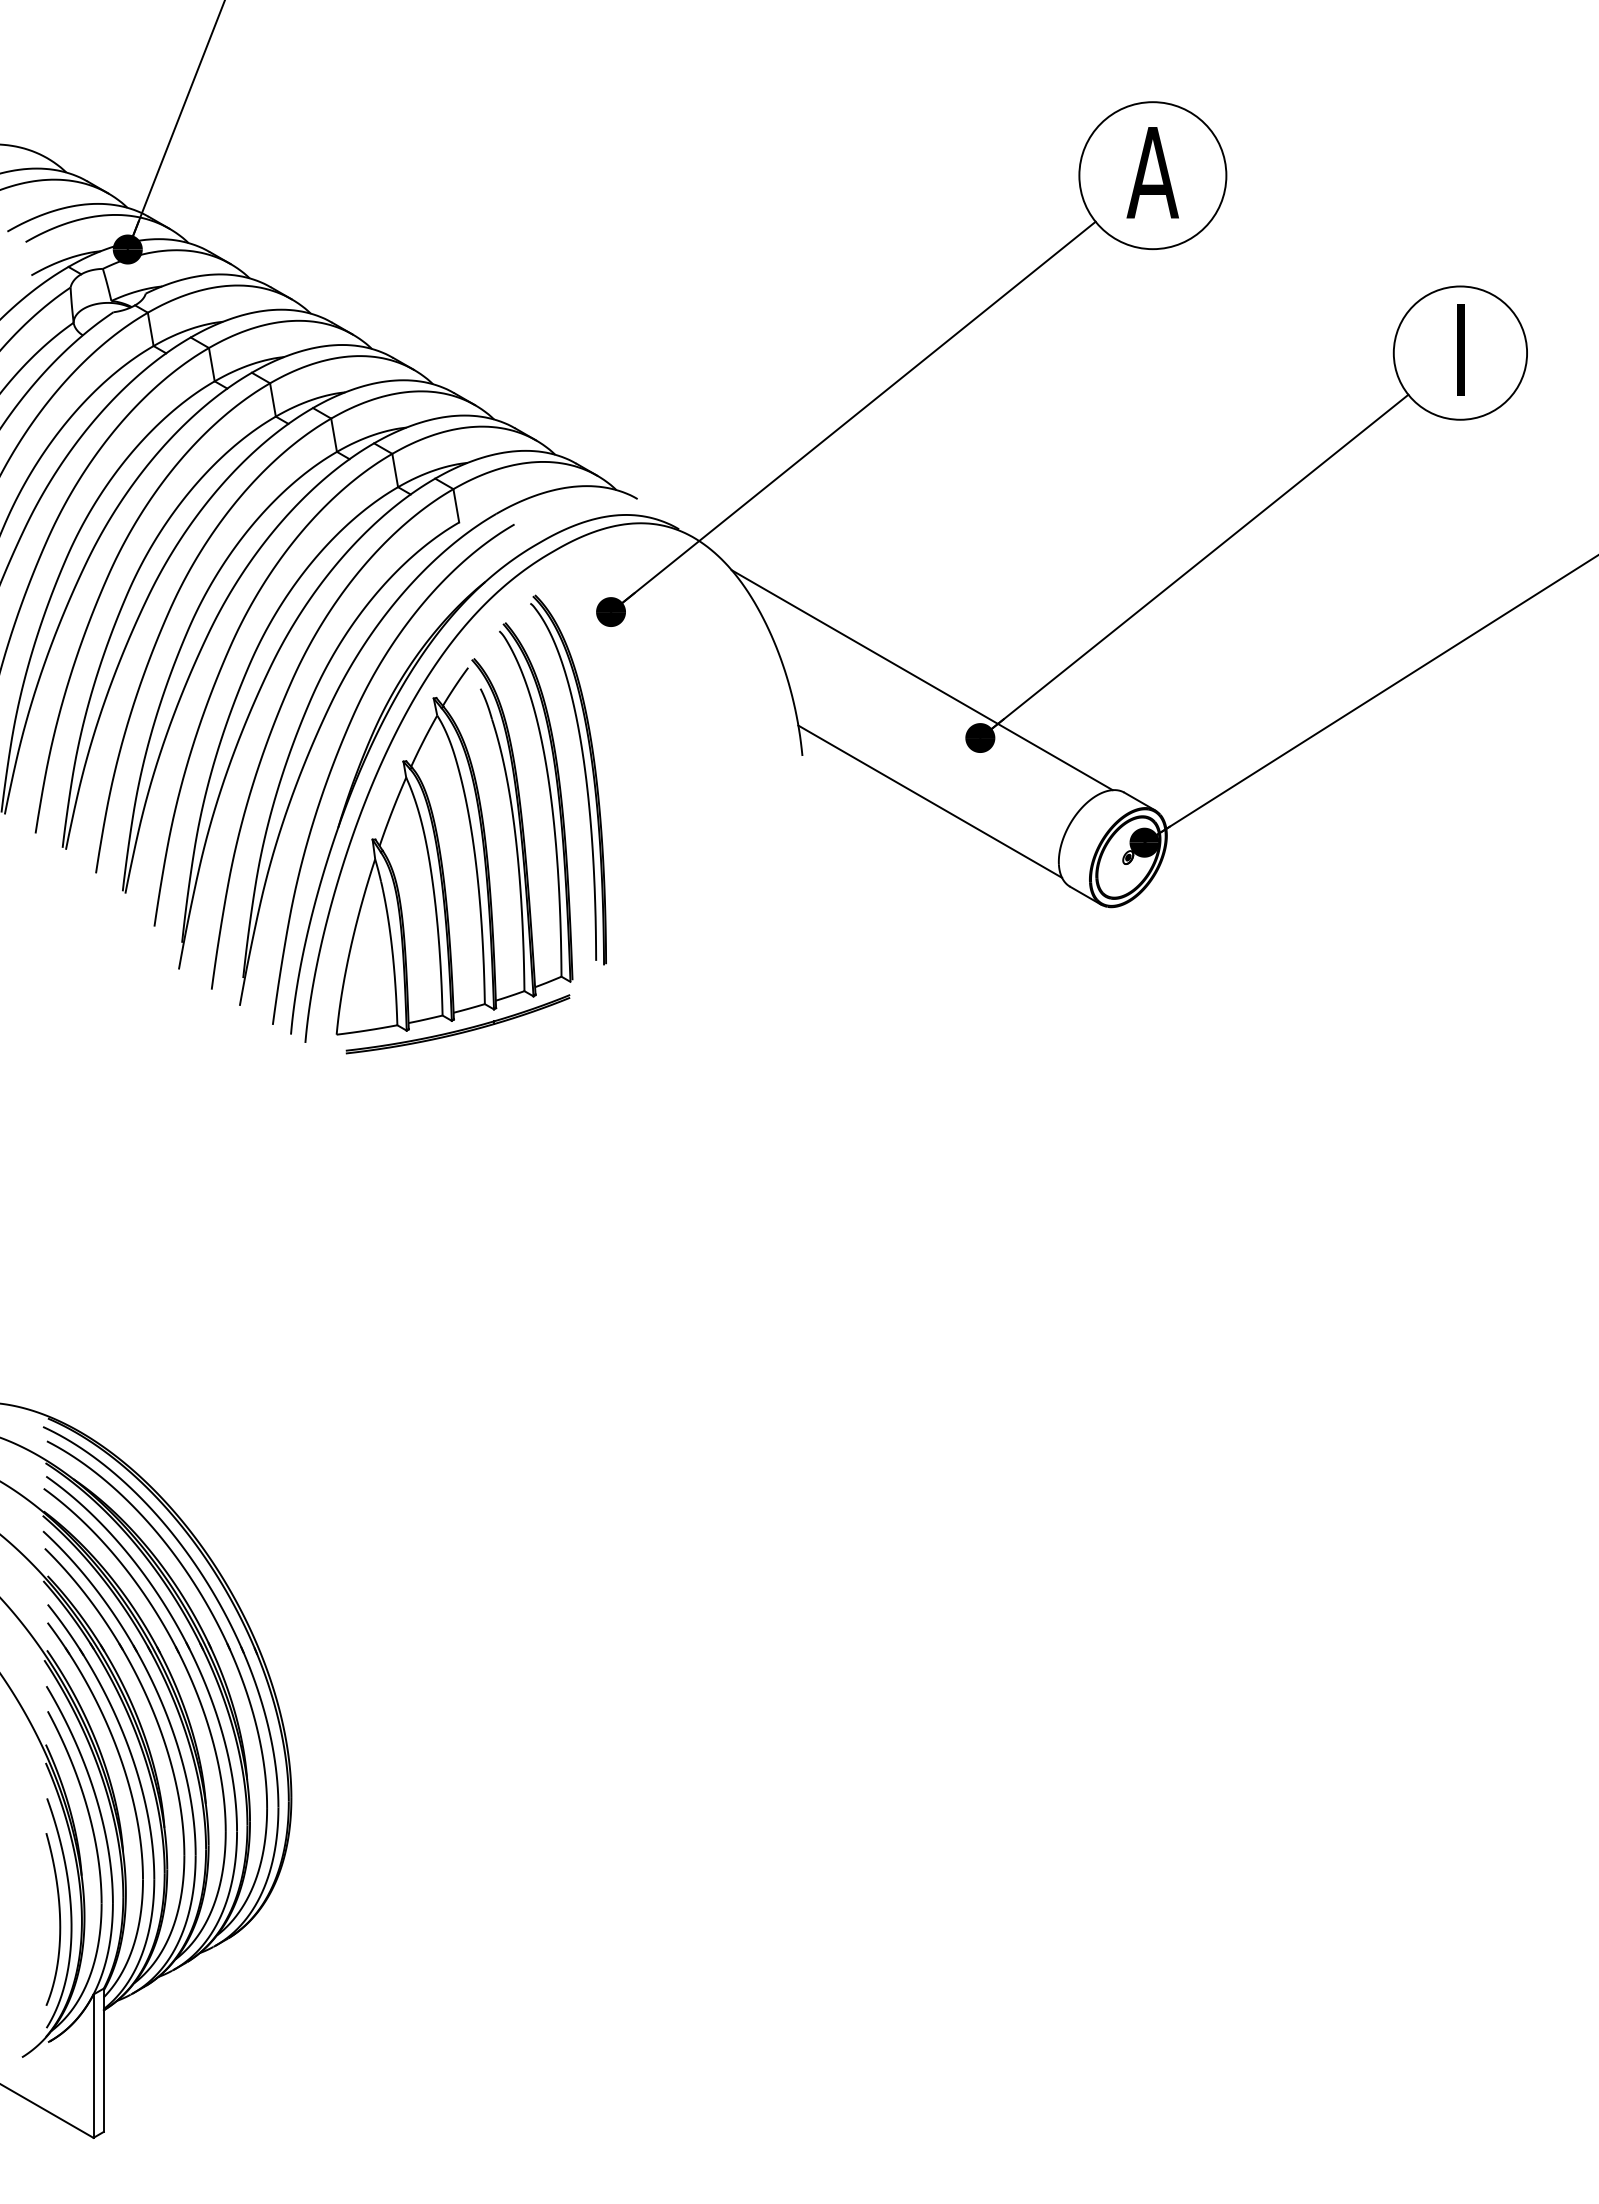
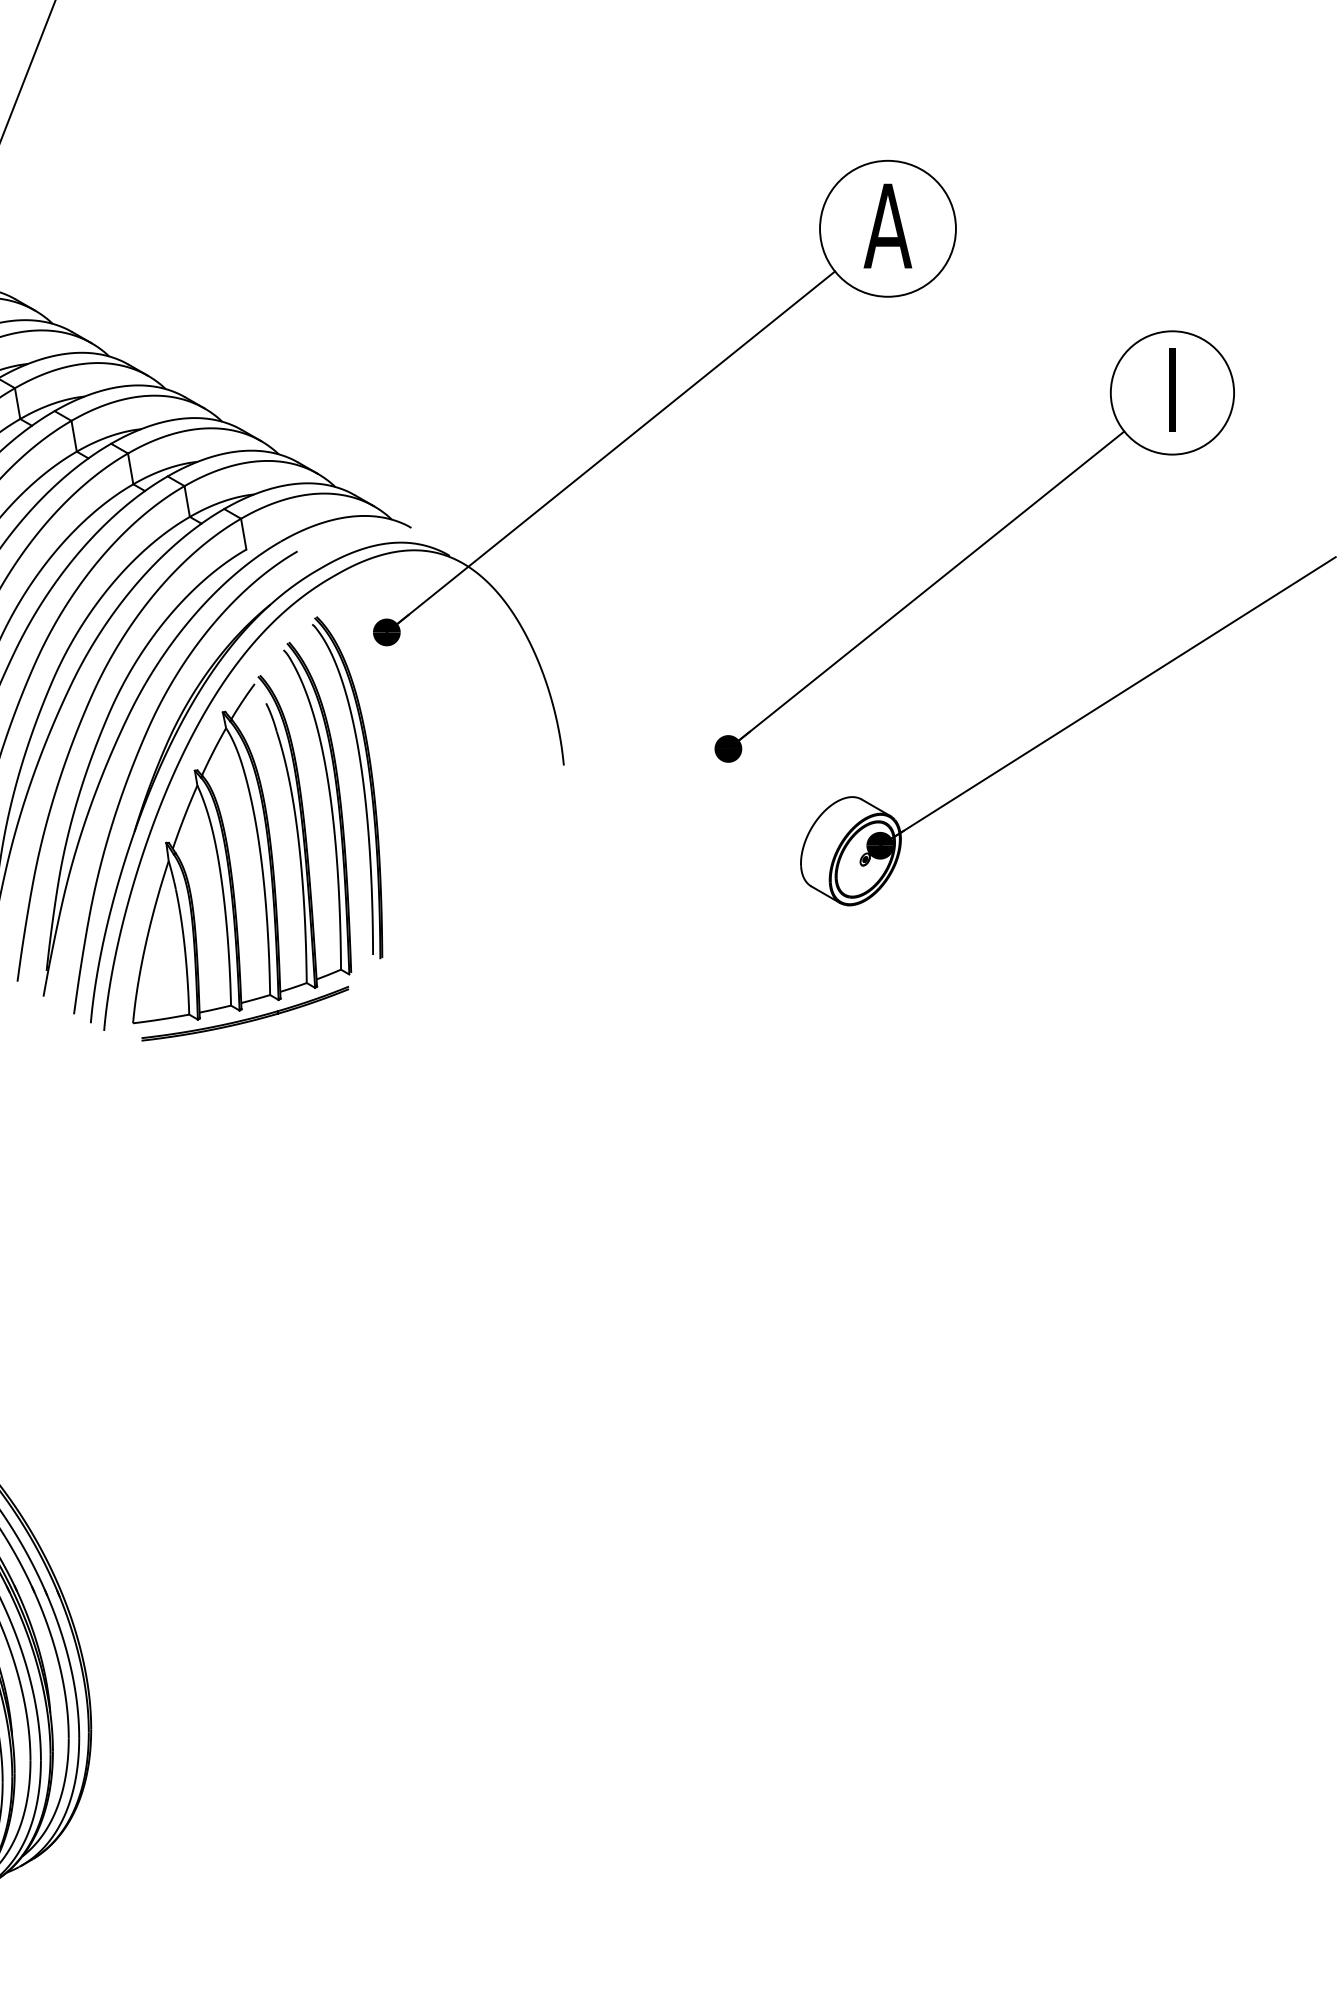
line: (921, 680) -> (673, 695), removed
line: (930, 801) -> (682, 807), removed

